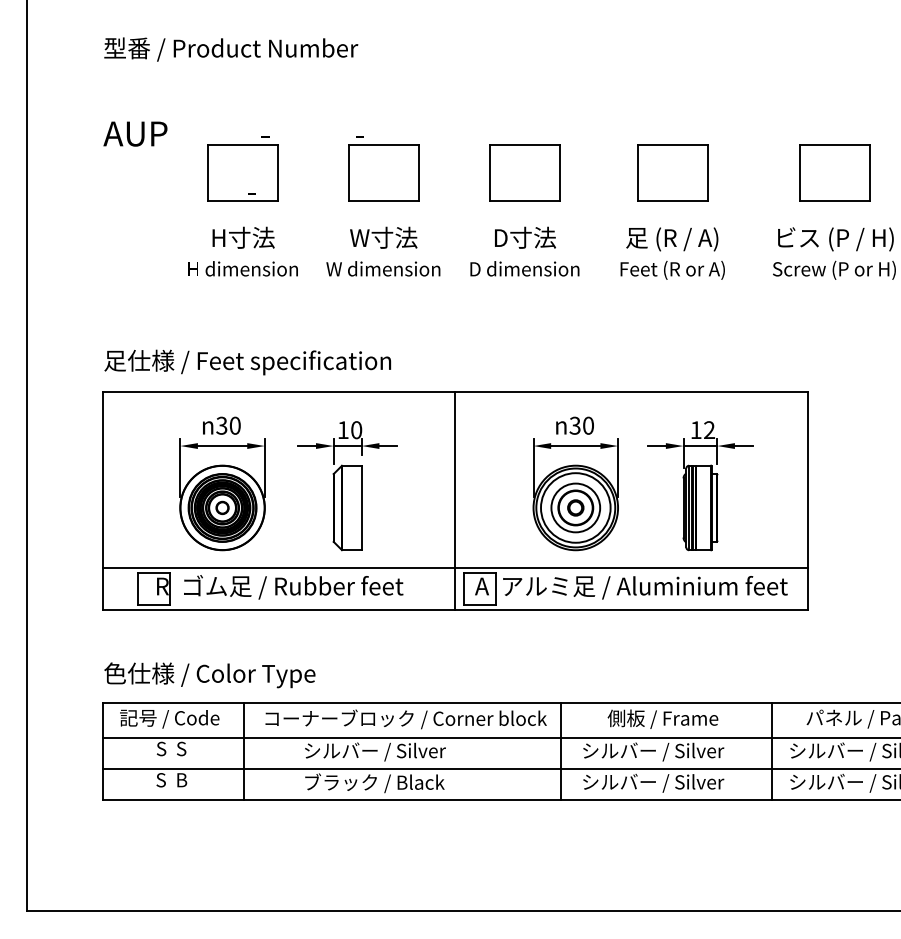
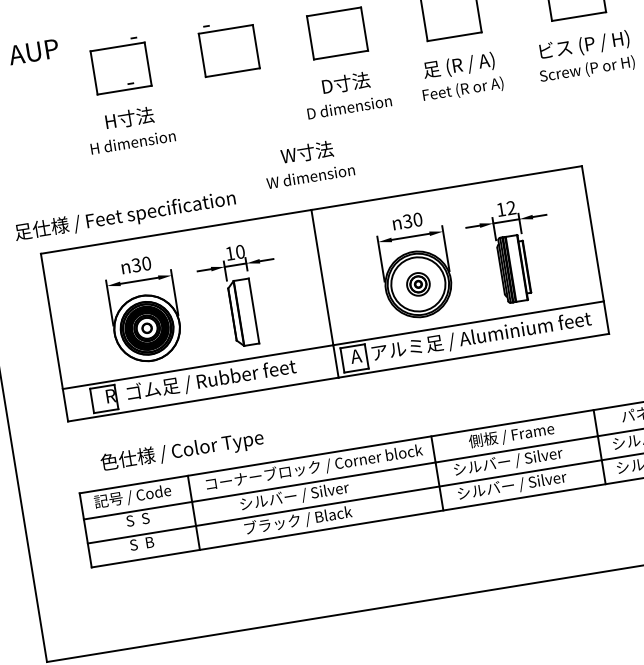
text: (383, 251) -> (308, 163), moved
text: (247, 362) -> (125, 216), moved
part: (575, 507) -> (418, 284), size x0.6
text: (209, 675) -> (182, 451), moved

